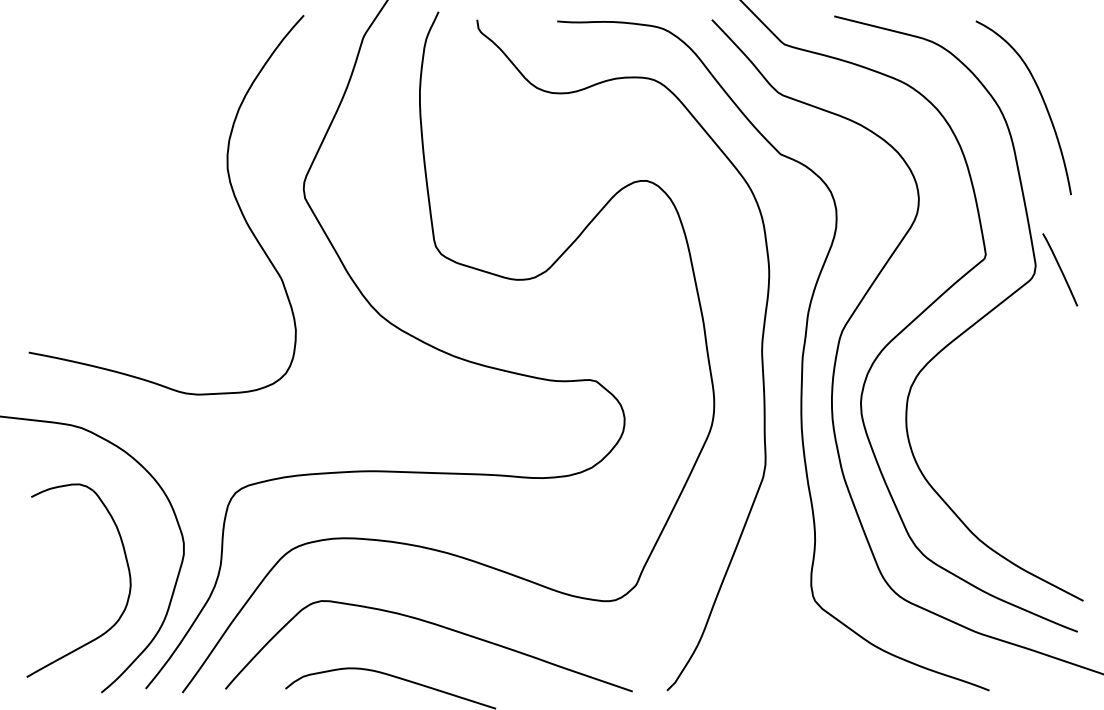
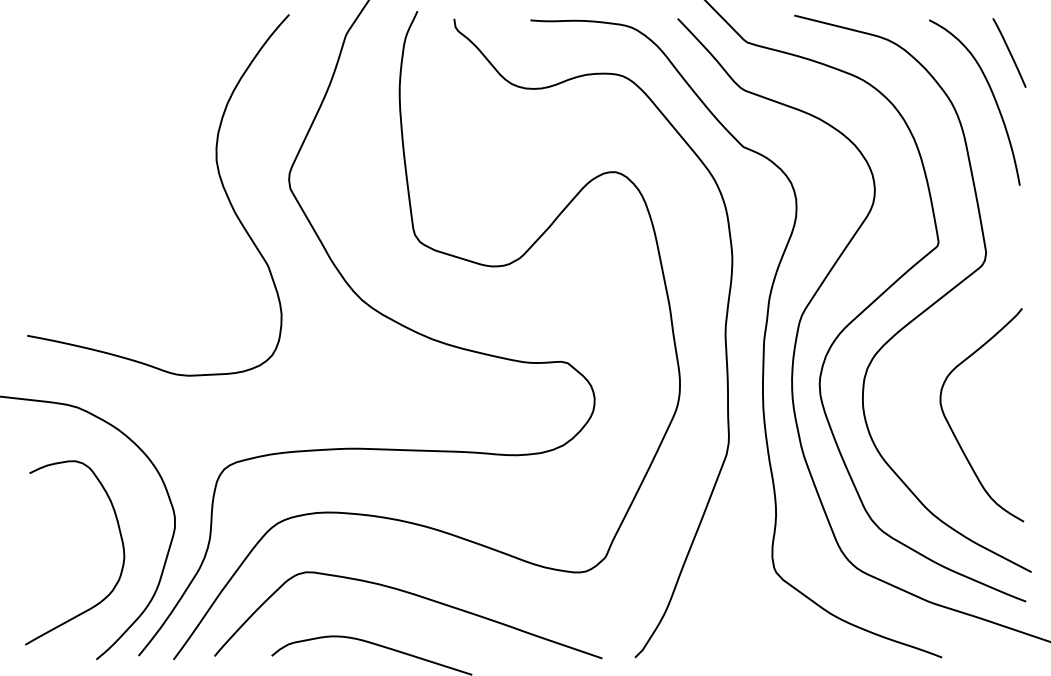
line: (1060, 269) -> (1009, 52), moved
curve: (1000, 451) -> (952, 429), added

